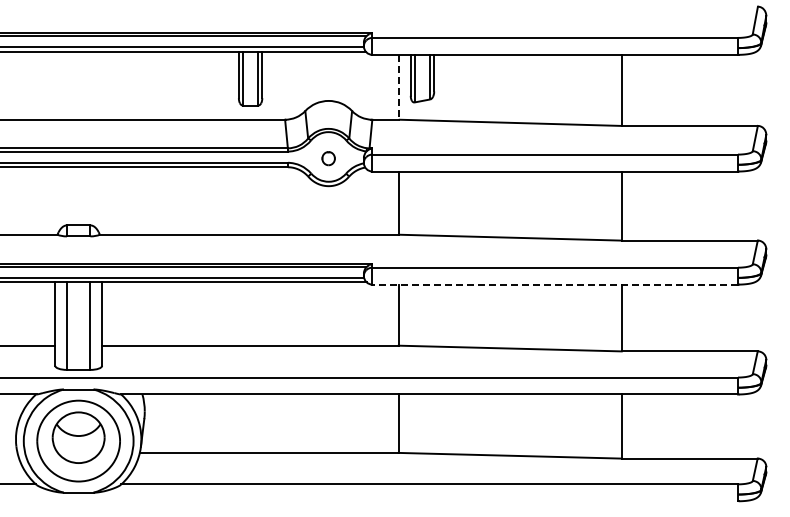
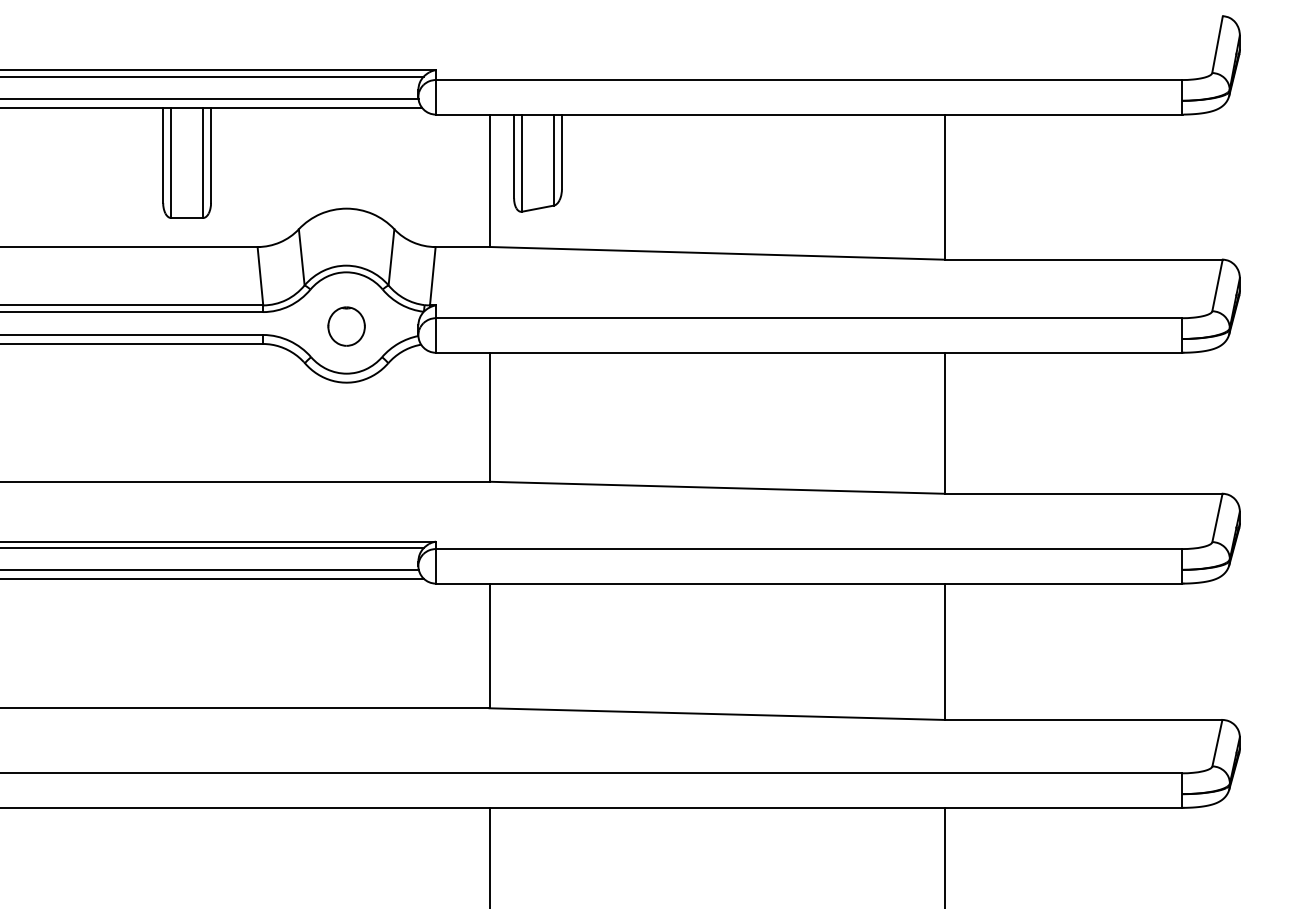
line: (398, 87) -> (489, 181), dashed -> solid
part: (328, 158) -> (346, 326), size x1.43
line: (555, 284) -> (809, 583), dashed -> solid

